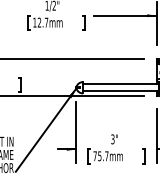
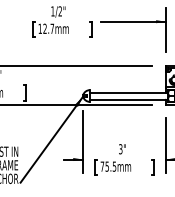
text: (106, 156) -> (114, 166), 75.7mm -> 75.5mm

